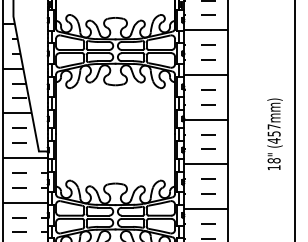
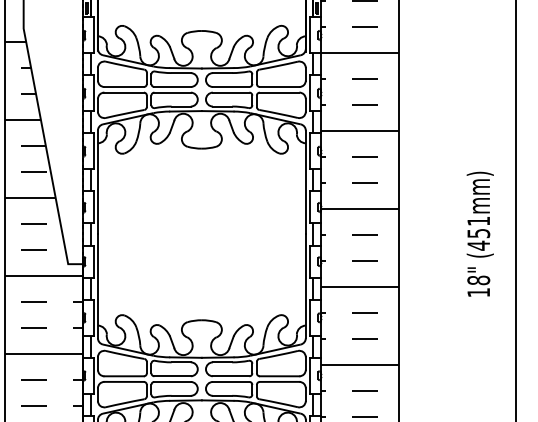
text: (273, 126) -> (477, 220), (457mm) -> (451mm)

